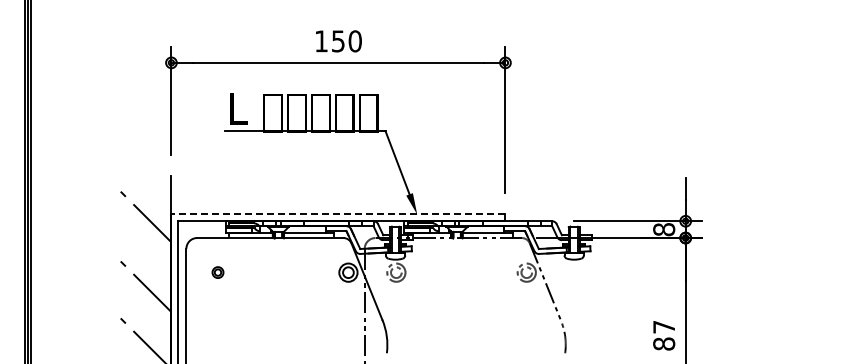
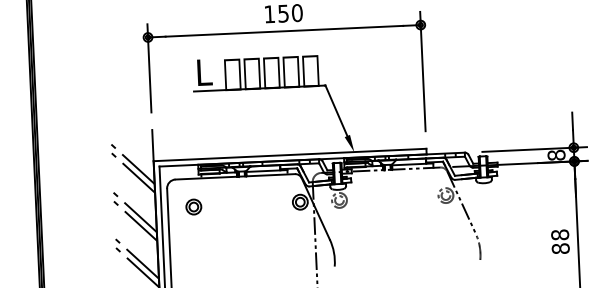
line: (337, 214) -> (289, 155), dashed -> solid
line: (145, 227) -> (132, 172), added
part: (217, 272) -> (193, 206), size x1.67
line: (145, 275) -> (134, 212), added
text: (664, 326) -> (560, 234), 87 -> 88
line: (145, 332) -> (136, 258), added

